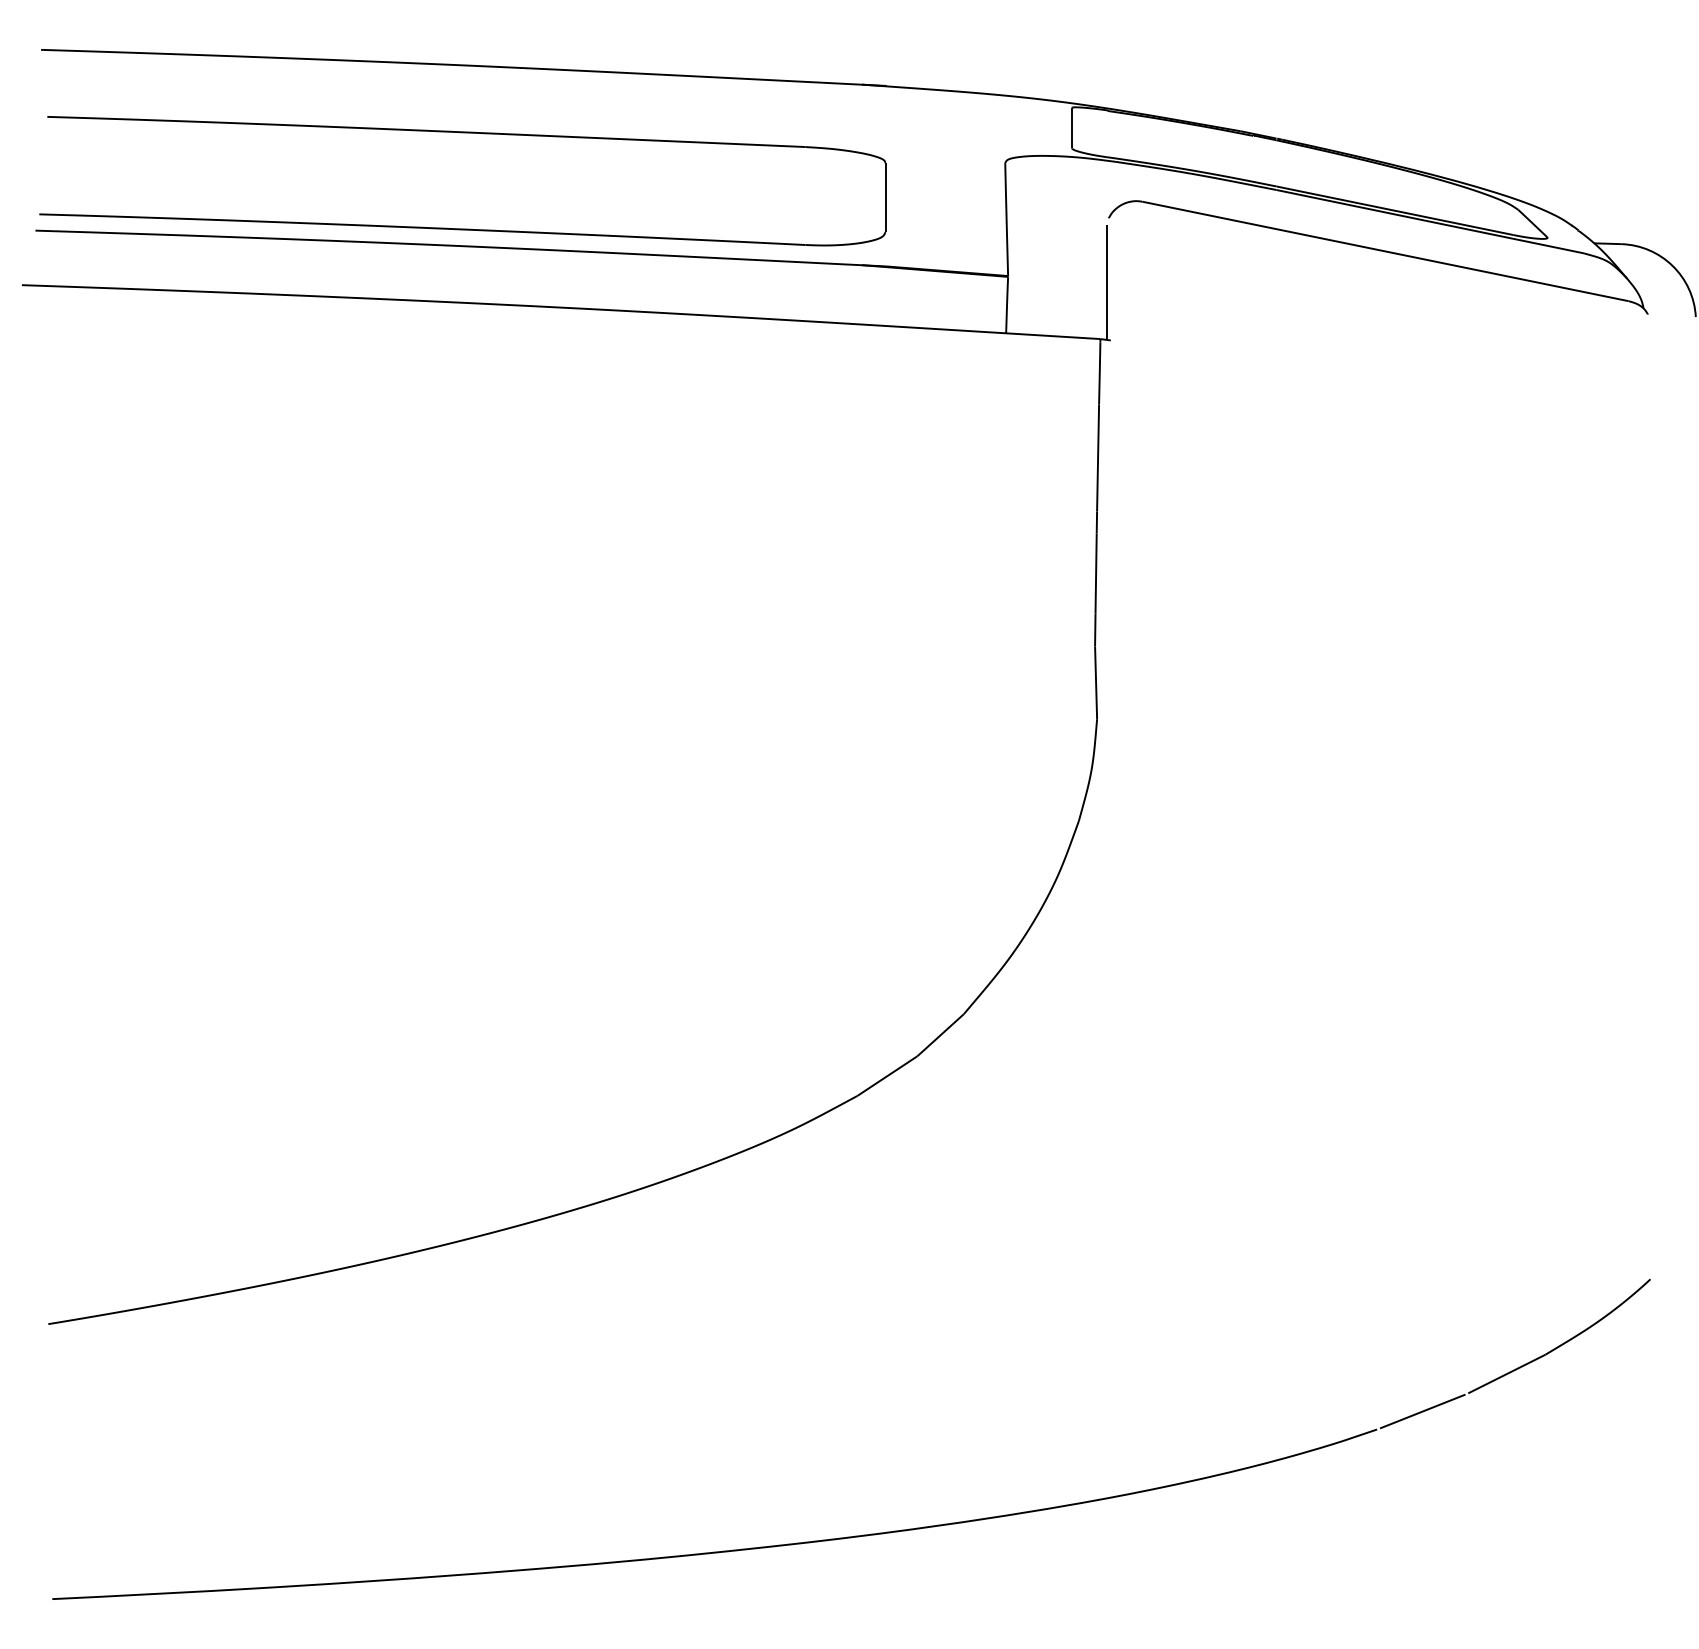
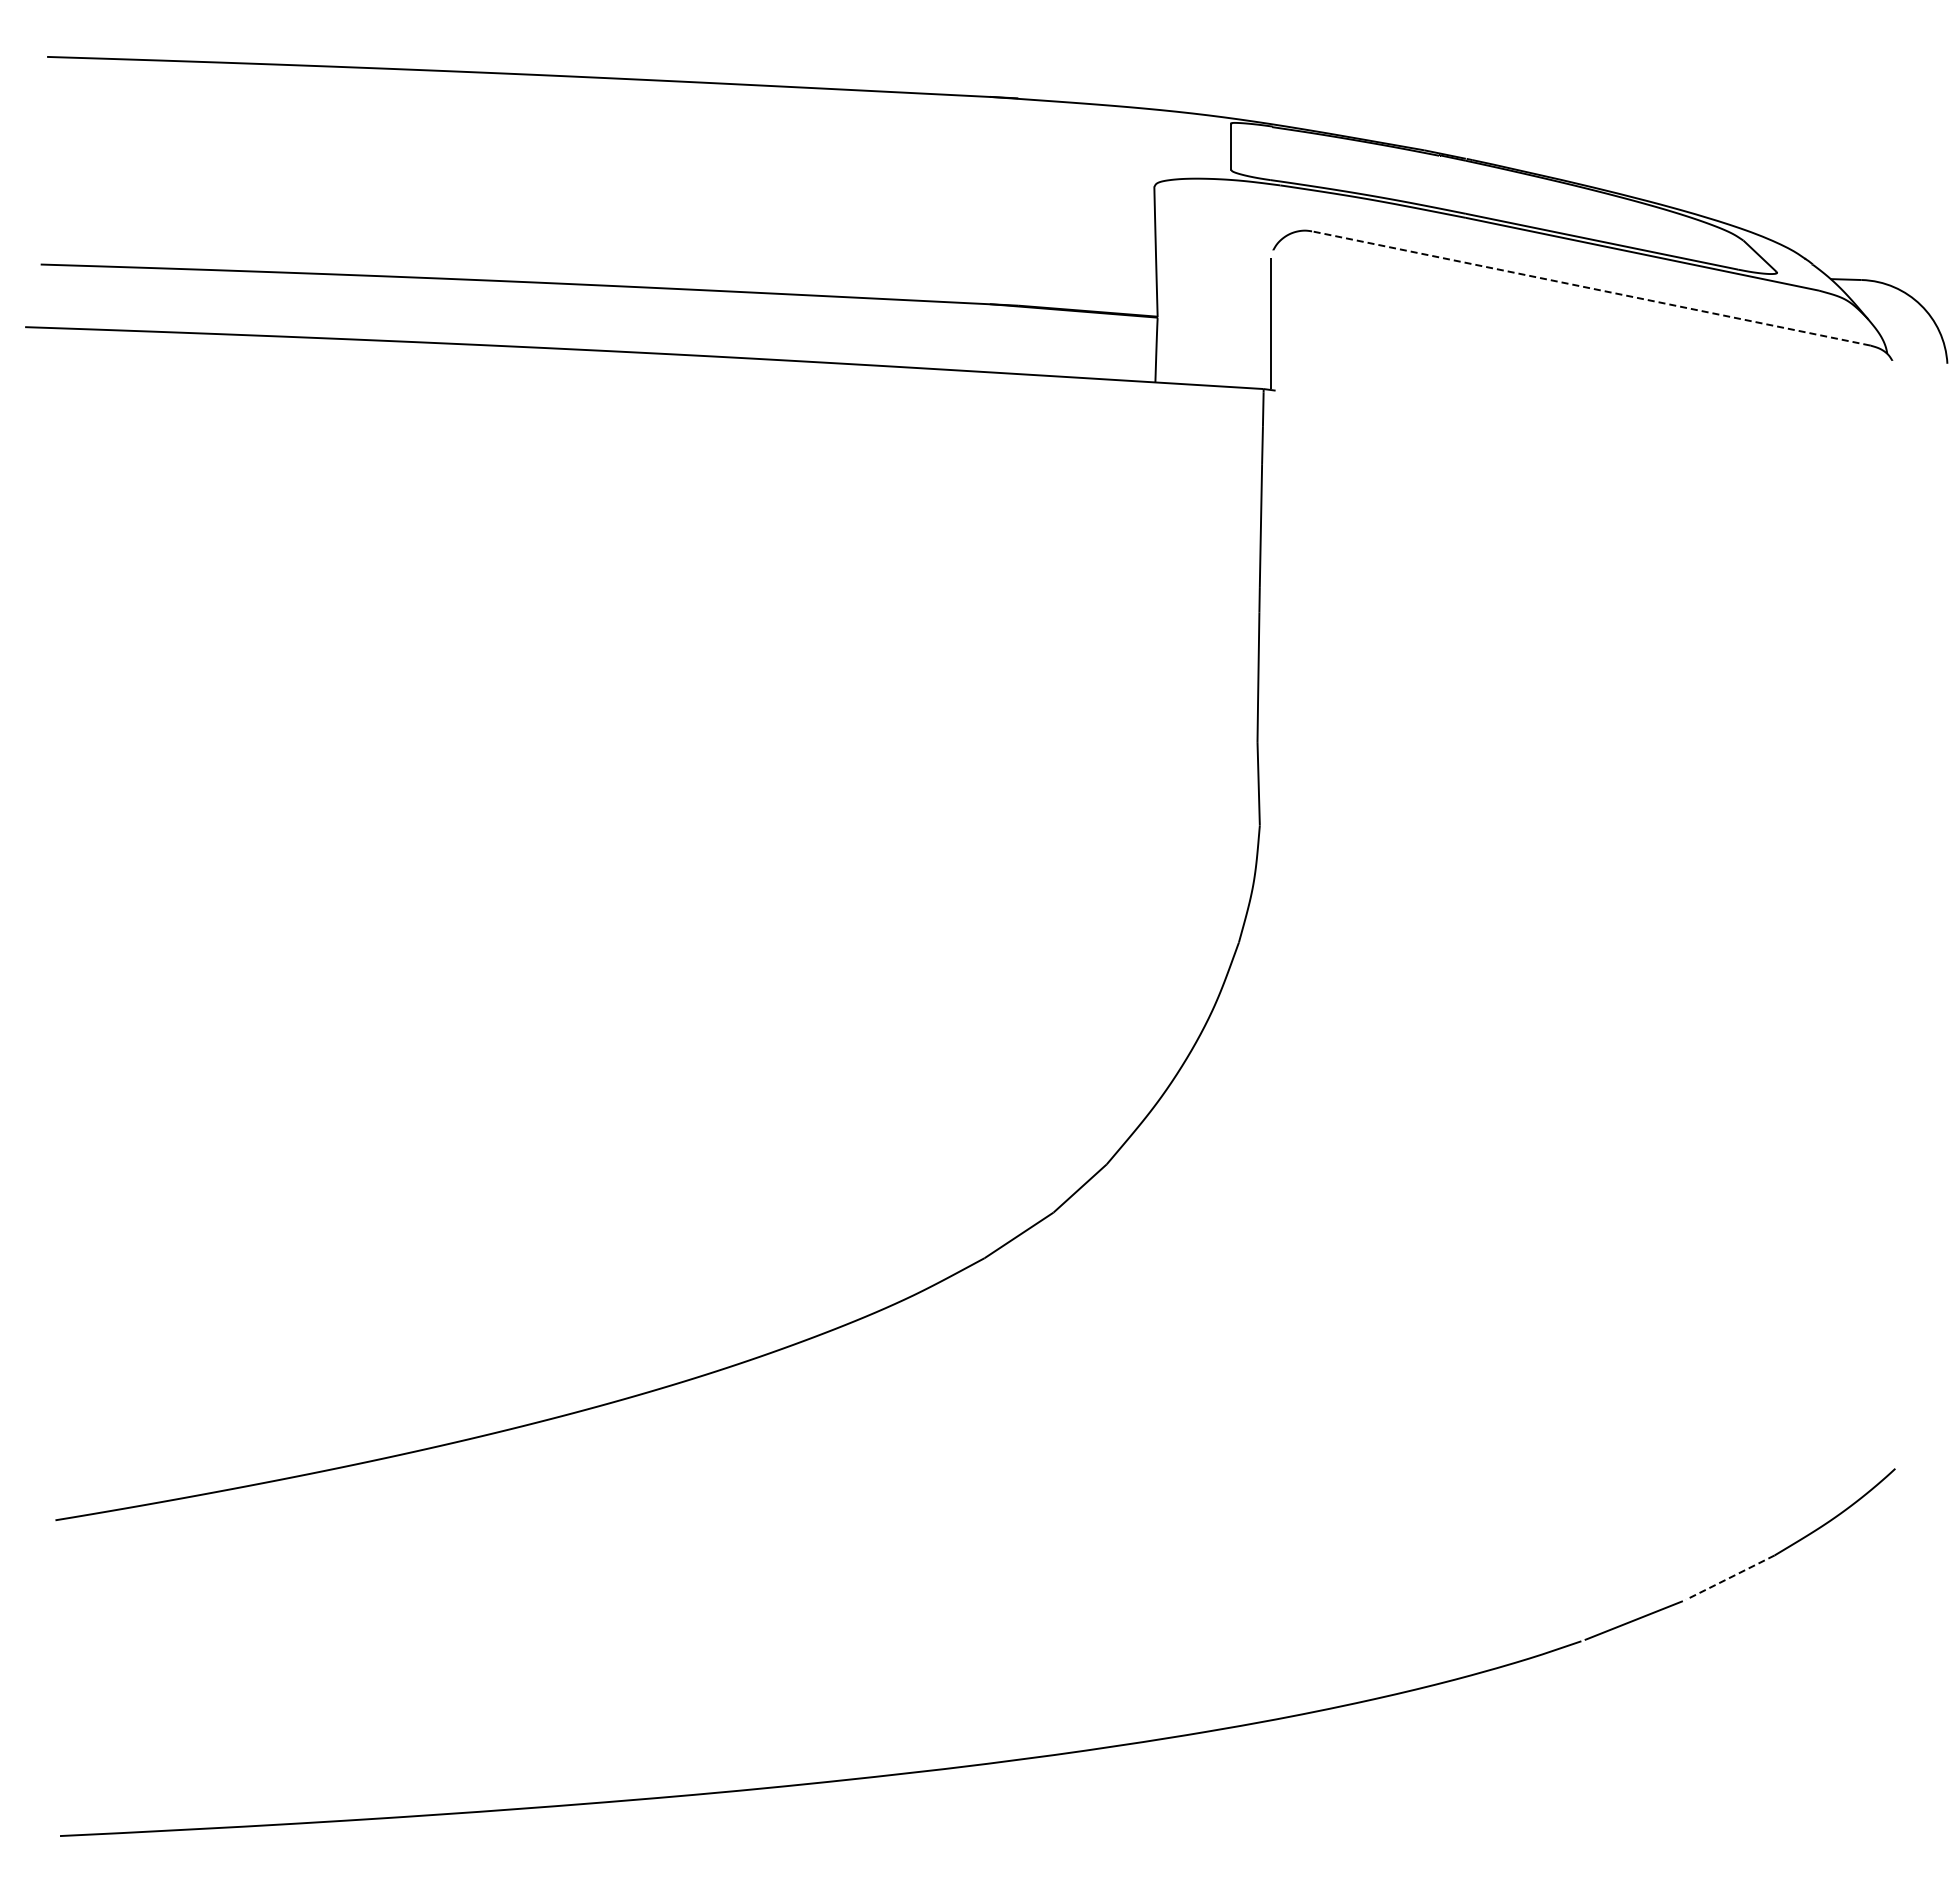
part: (455, 228) -> (522, 261), removed
line: (1385, 251) -> (1591, 288), solid -> dashed
line: (1506, 1373) -> (1730, 1577), solid -> dashed

